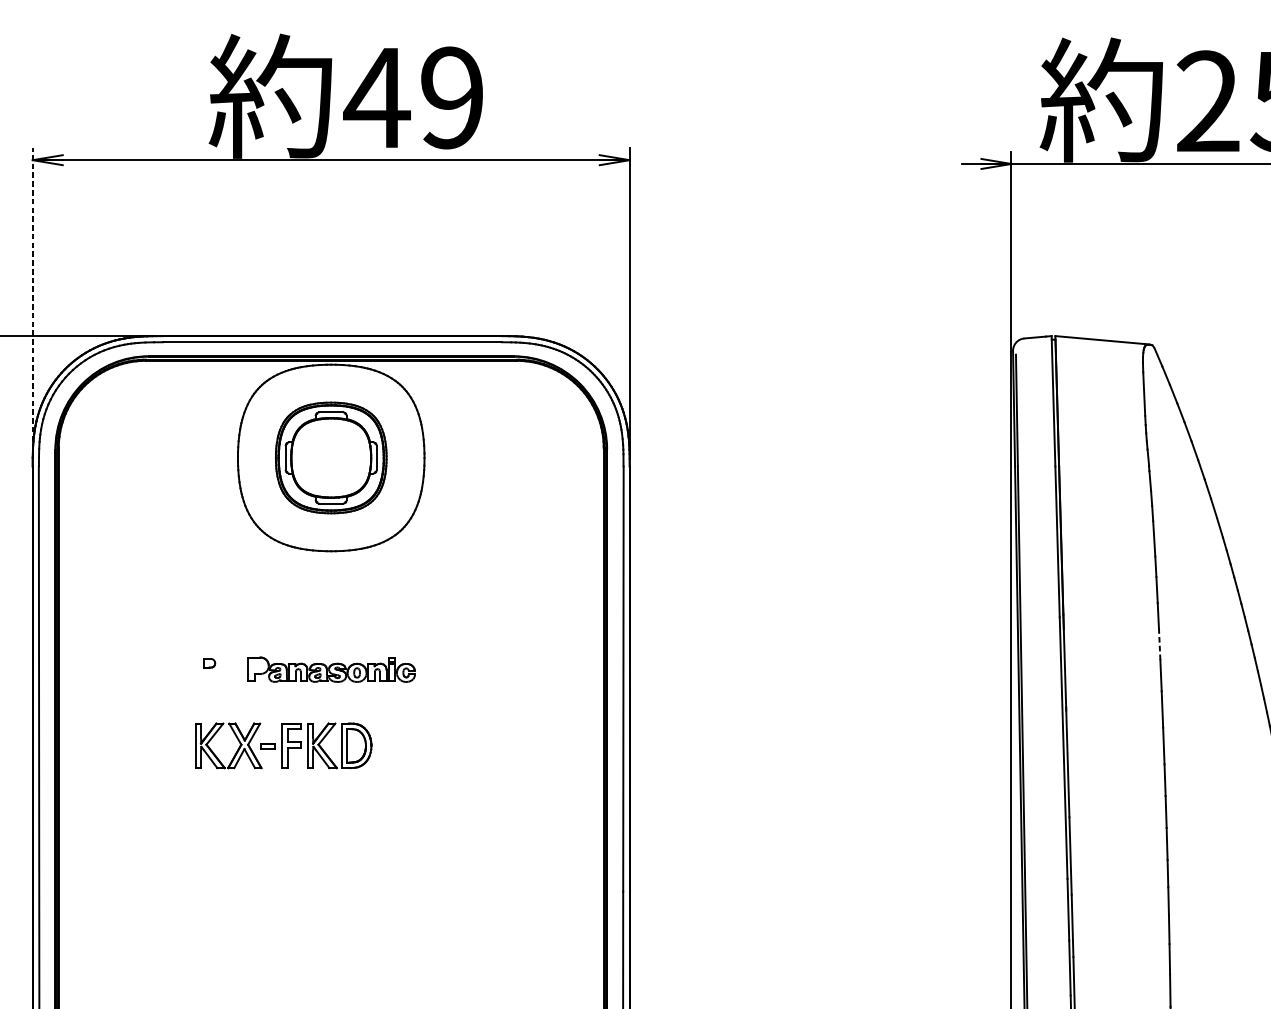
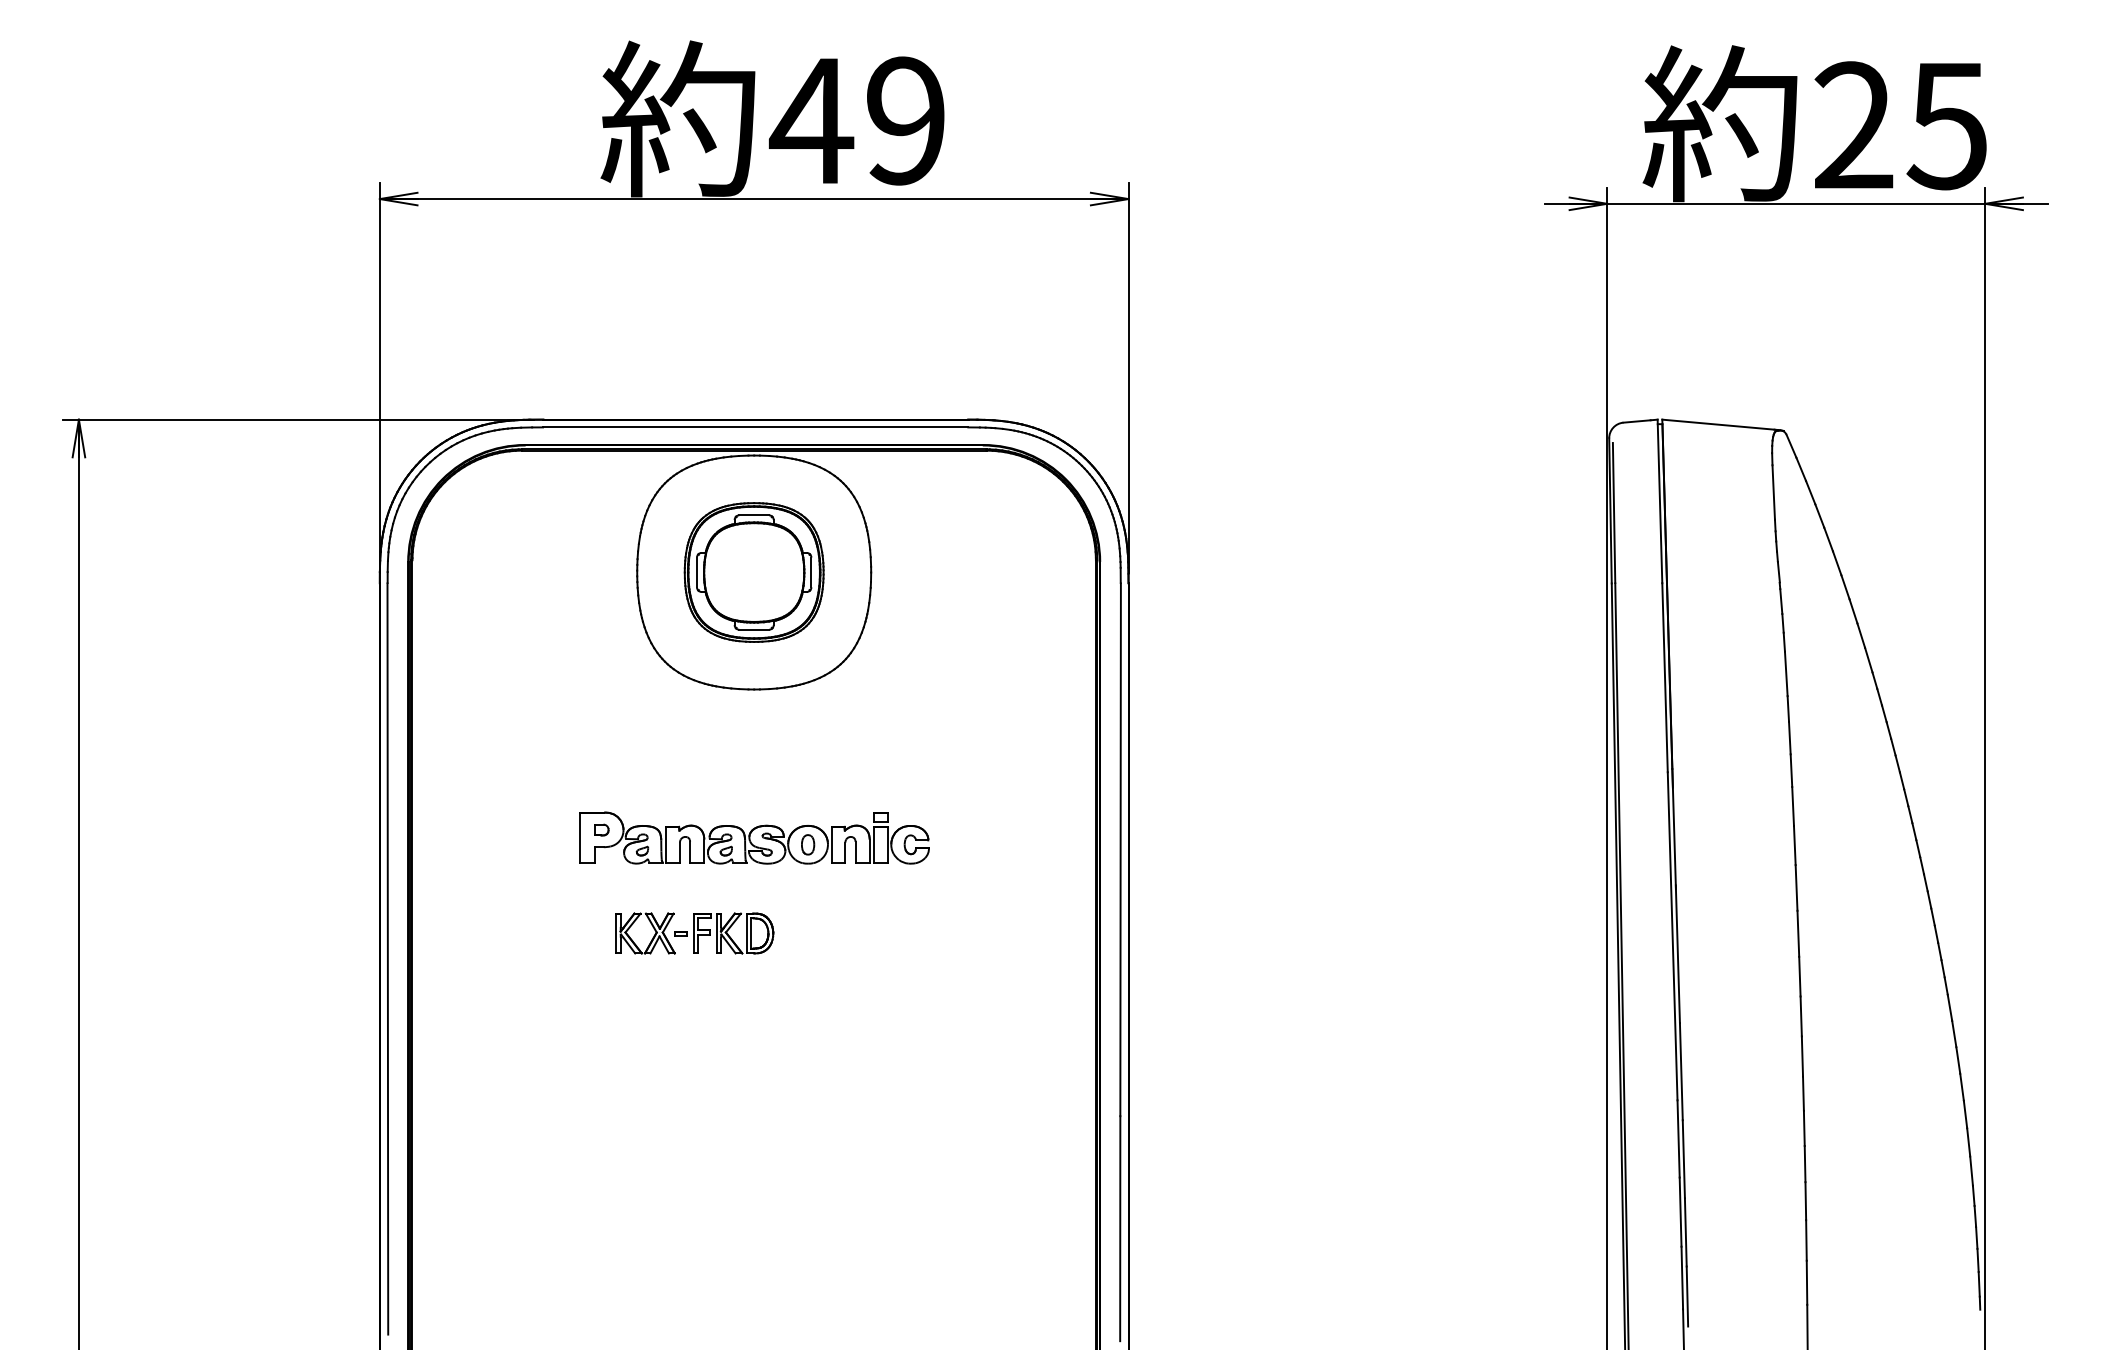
line: (32, 303) -> (379, 378), dashed -> solid
line: (1159, 644) -> (1793, 806), dashed -> solid
part: (331, 669) -> (754, 837), size x1.67
part: (283, 745) -> (694, 933), size x0.71

